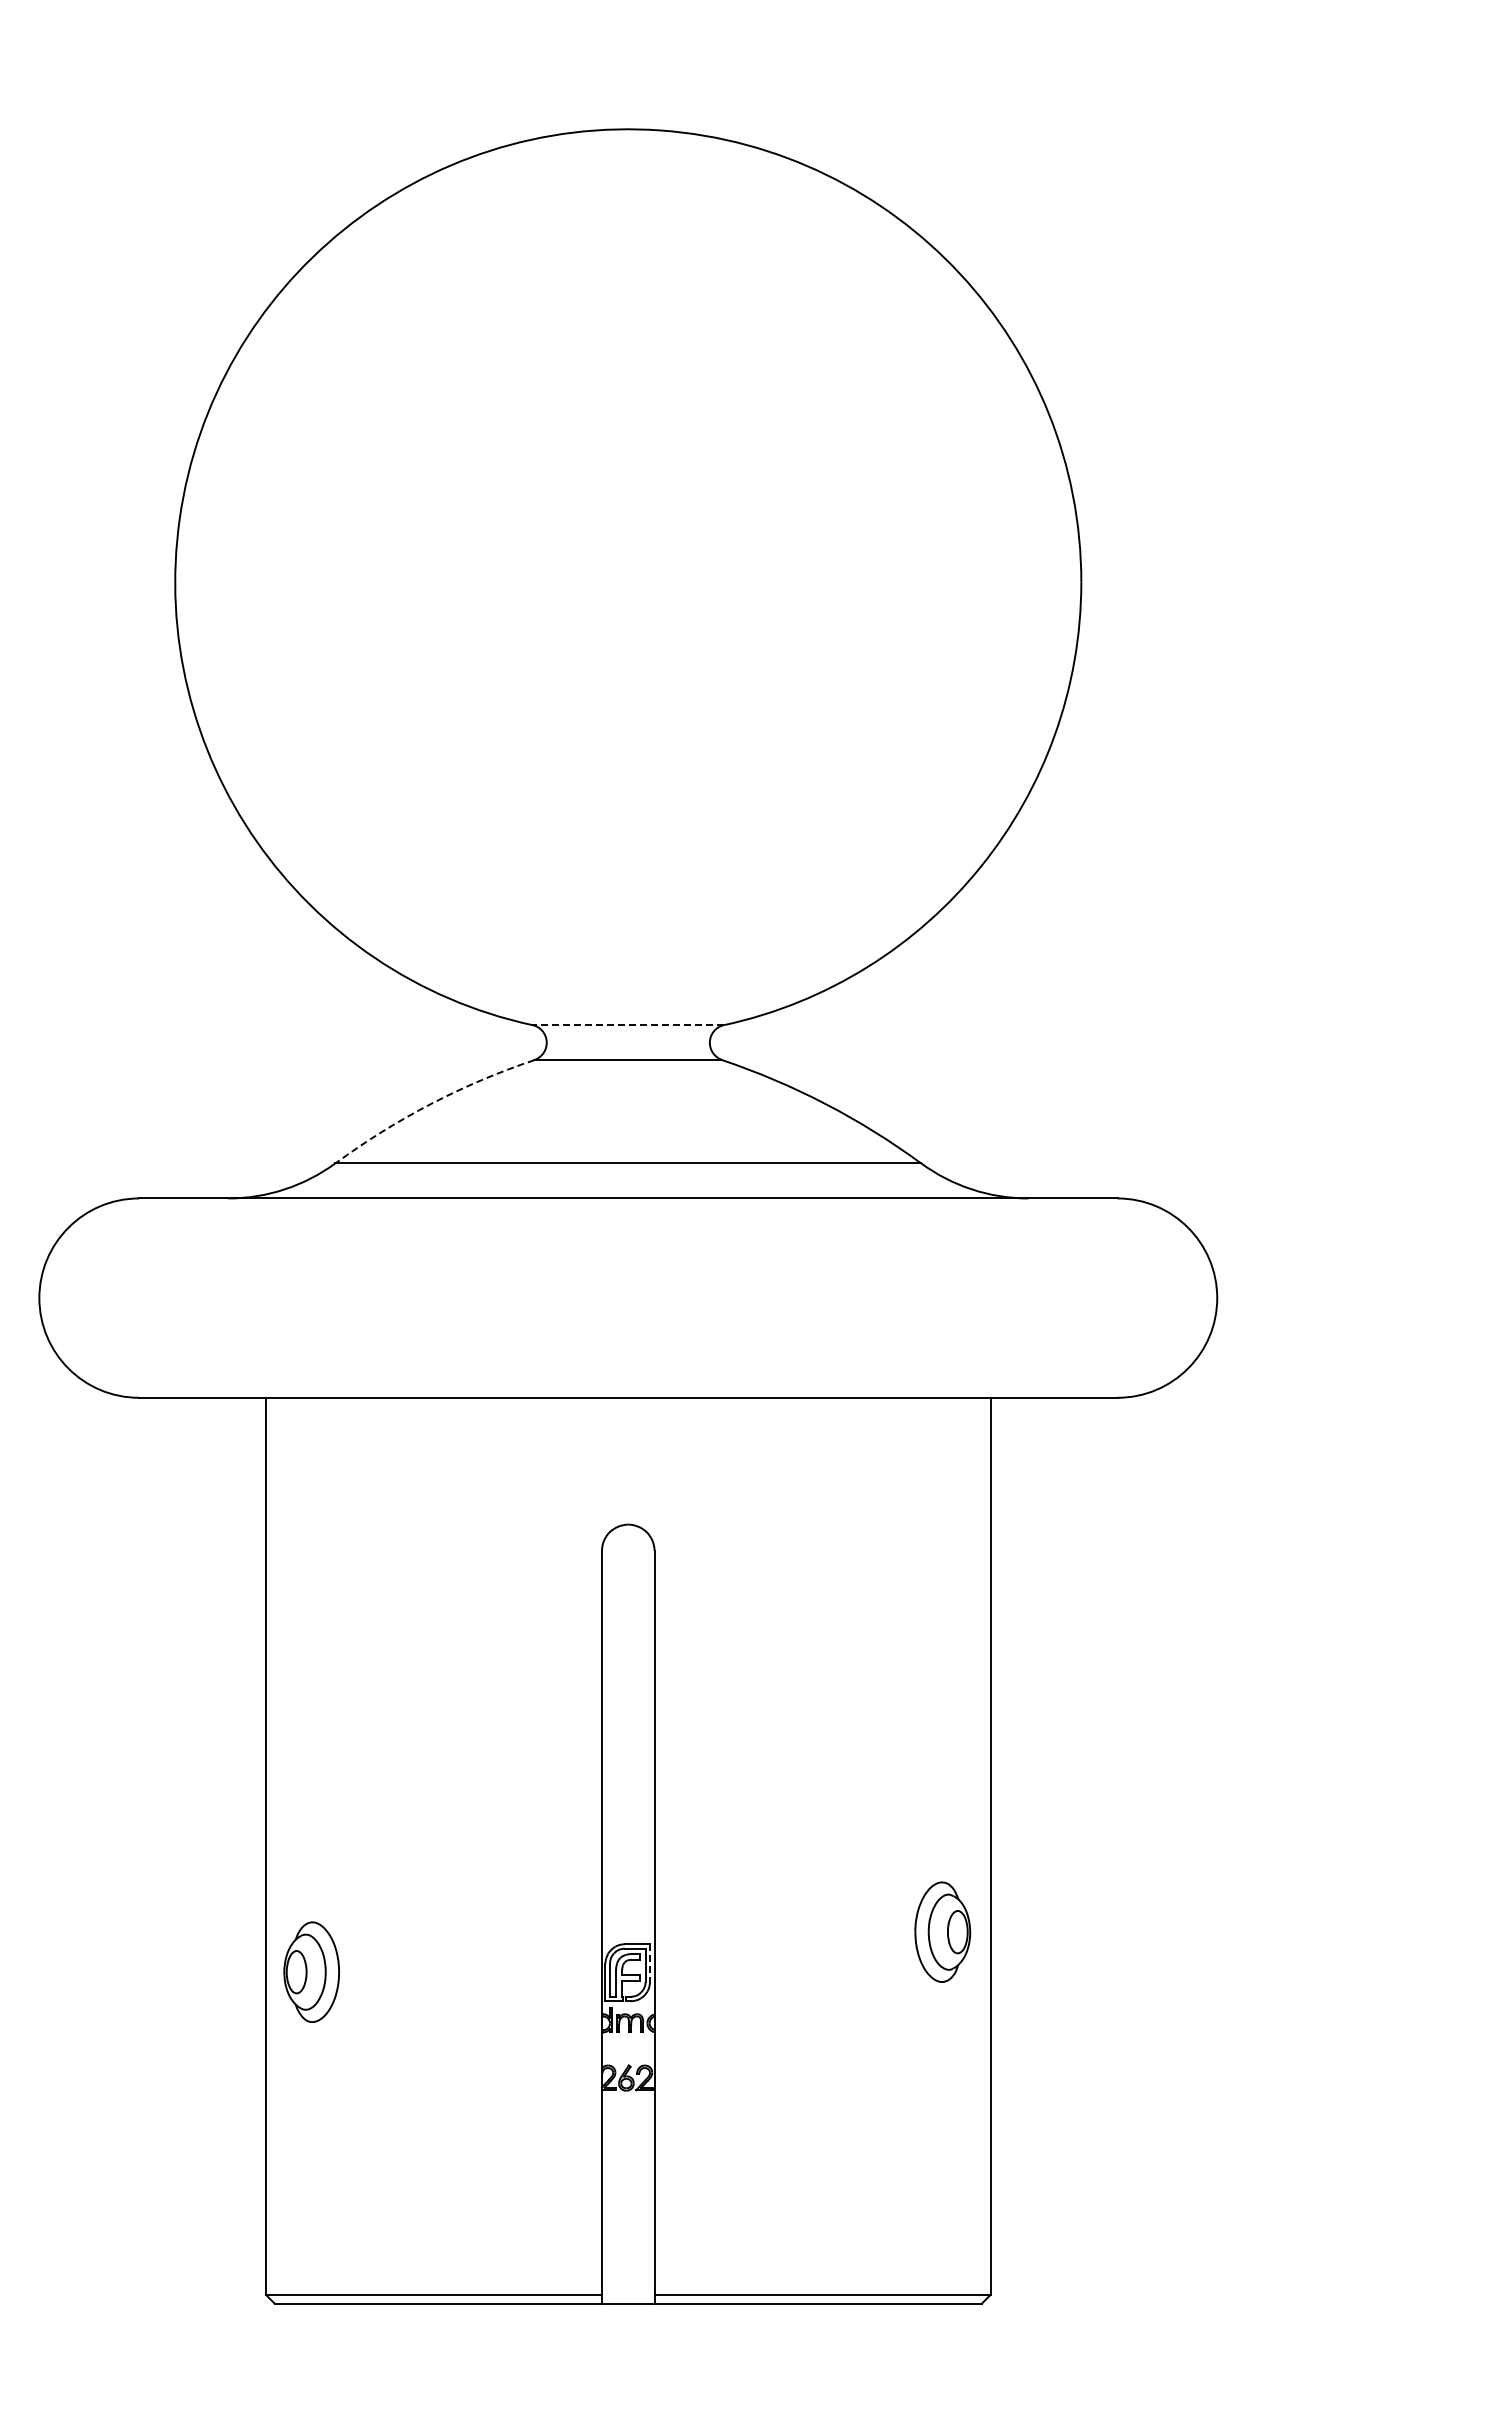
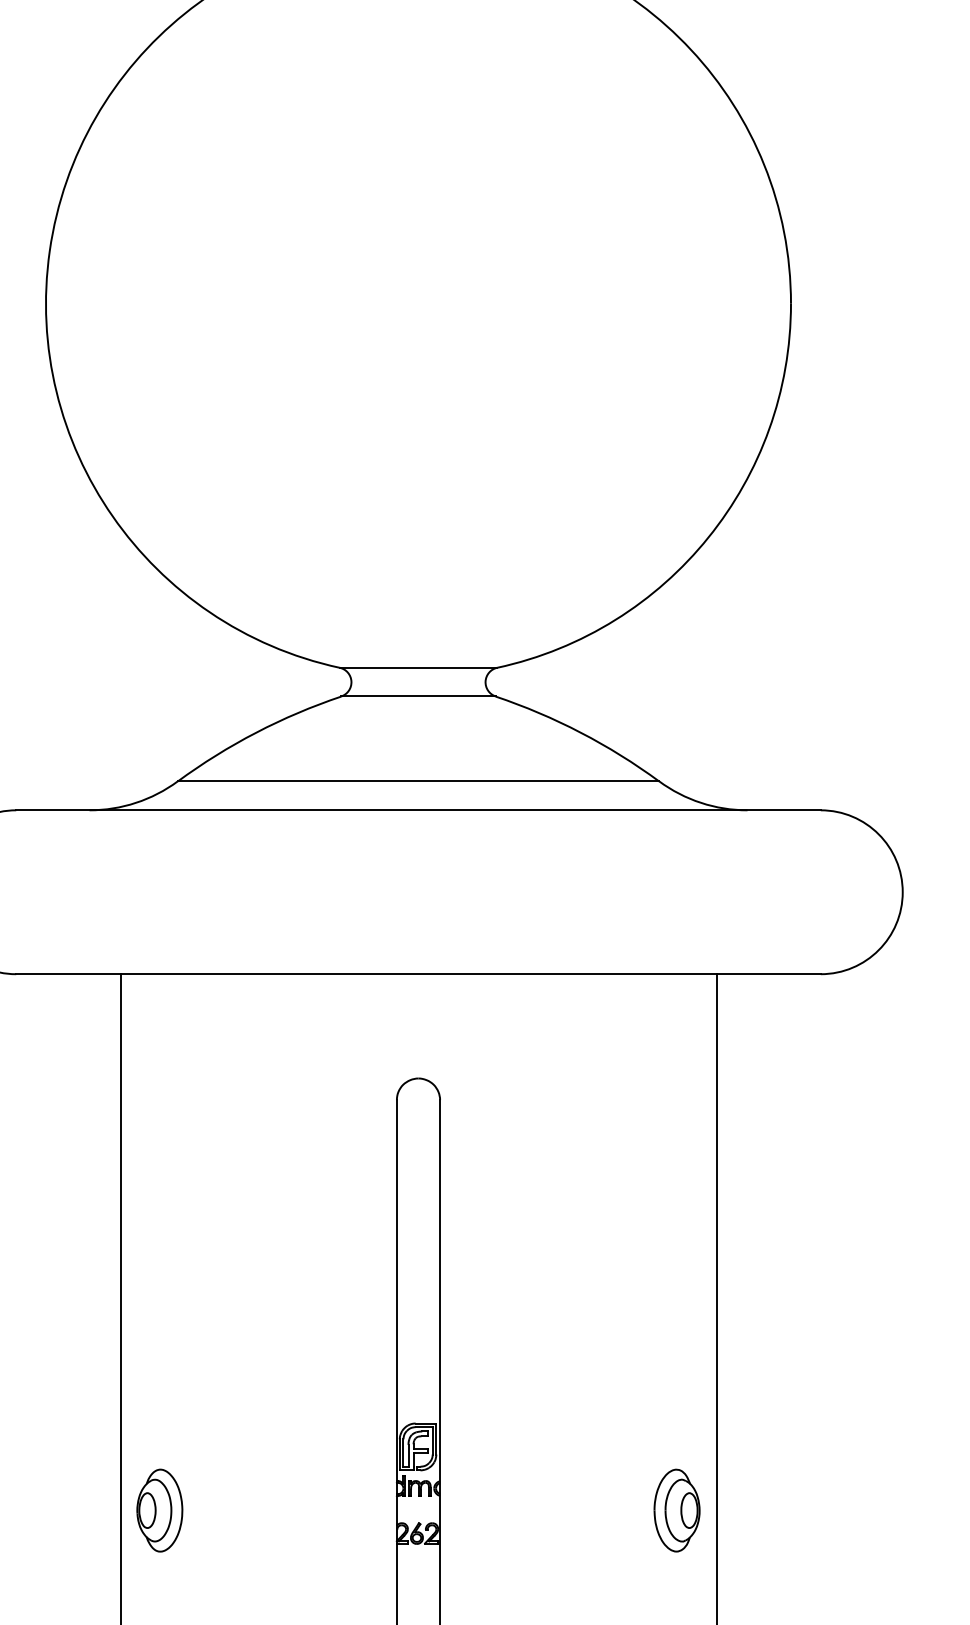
line: (628, 1025) -> (418, 668), dashed -> solid
arc: (430, 1104) -> (255, 733), dashed -> solid
part: (942, 1931) -> (676, 1510), moved
line: (650, 1963) -> (436, 1439), dashed -> solid
part: (311, 1971) -> (159, 1510), moved

